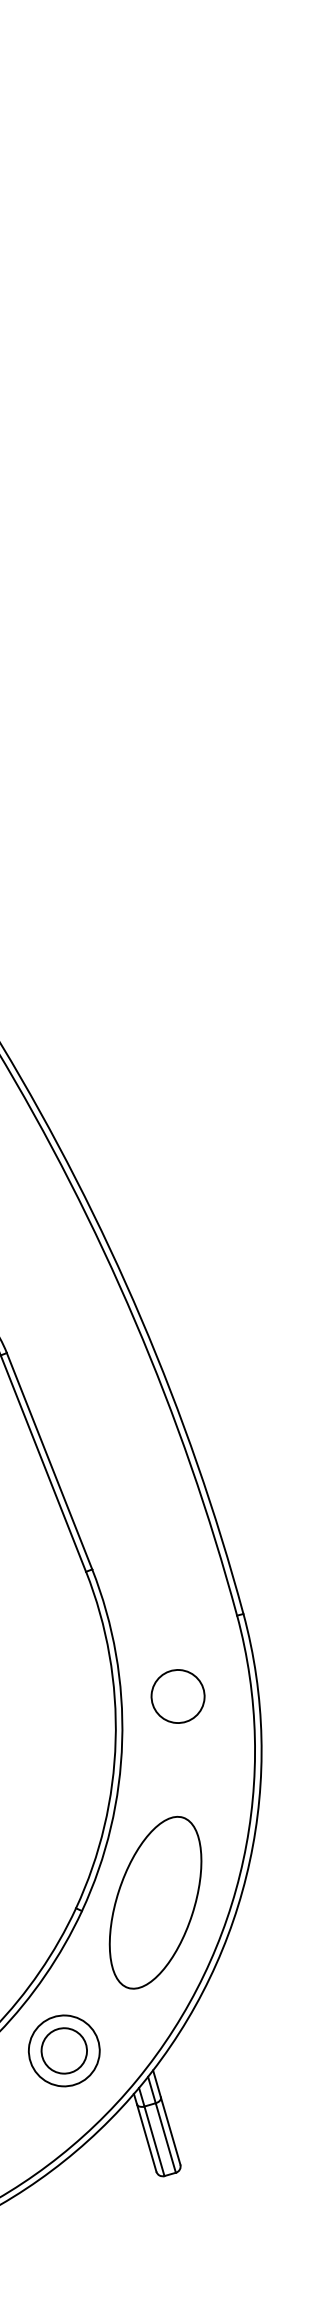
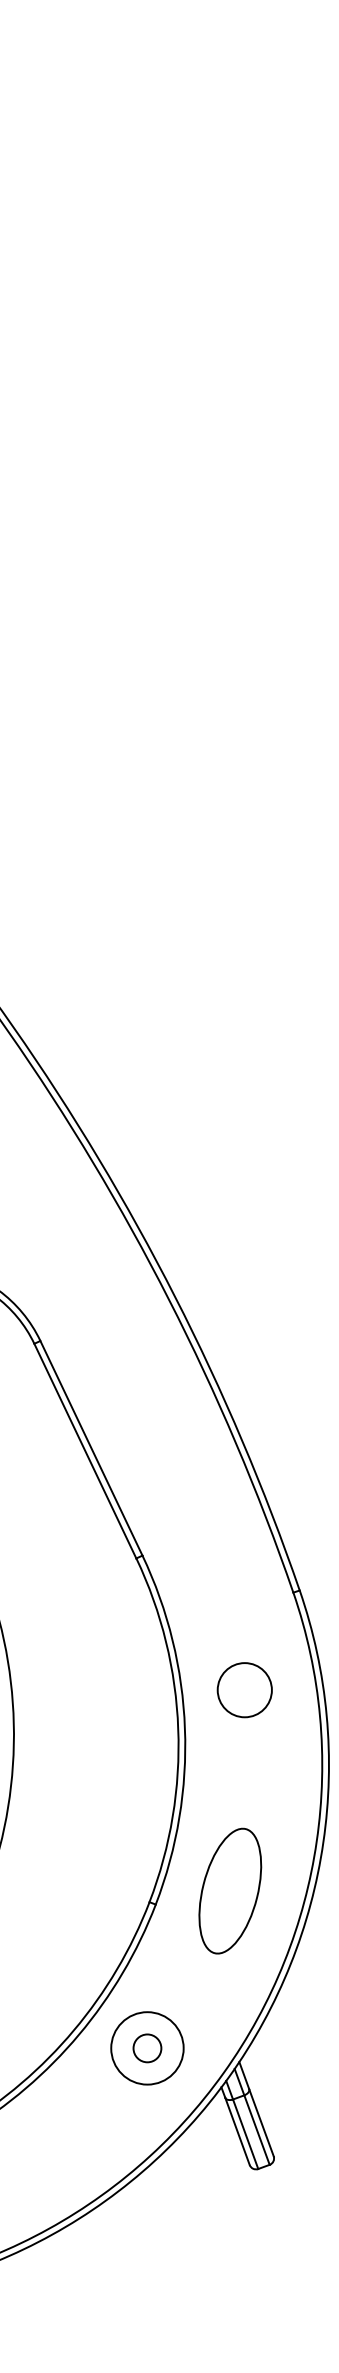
circle: (177, 1696) -> (244, 1690), moved
part: (155, 1903) -> (230, 1891), size x0.7
circle: (64, 2051) -> (147, 2048), size x0.6

